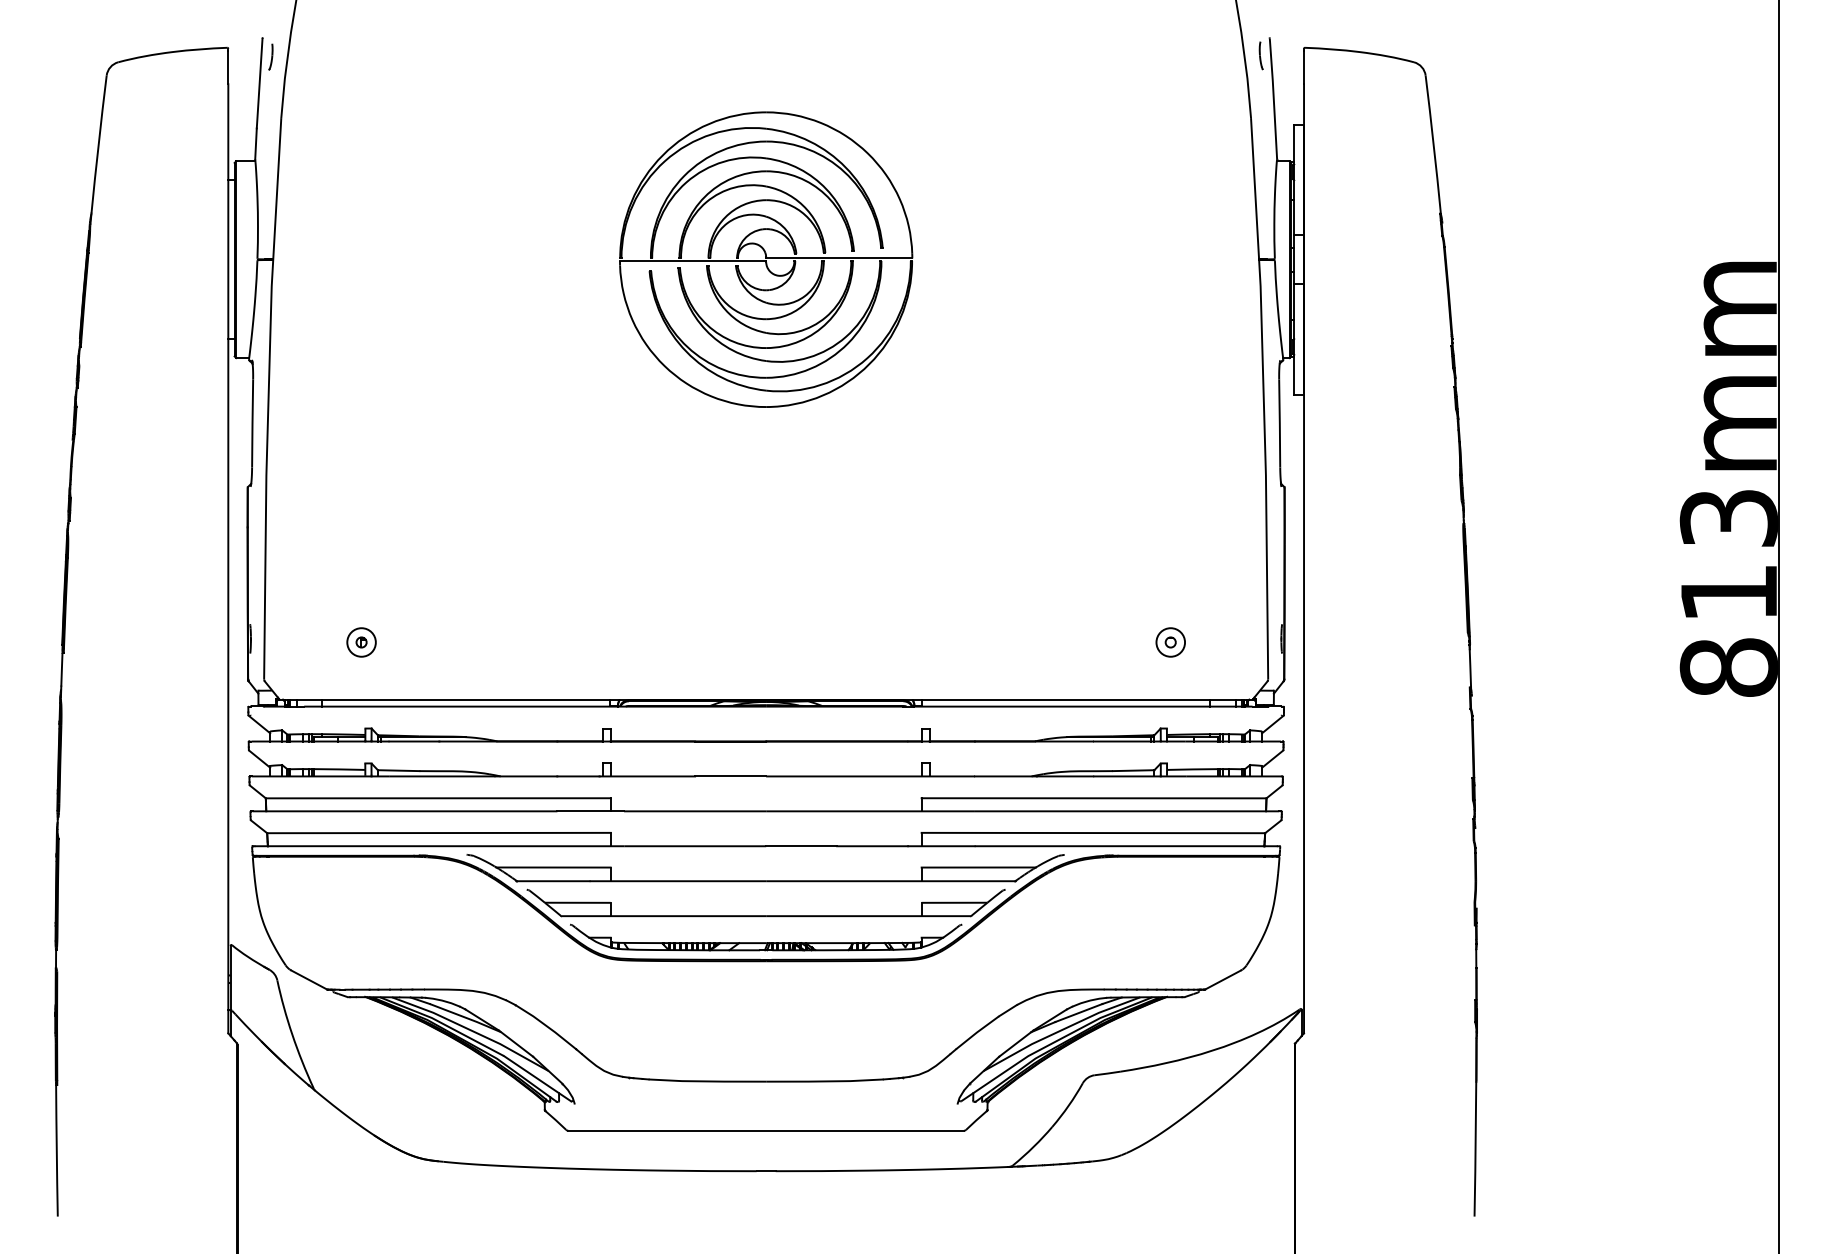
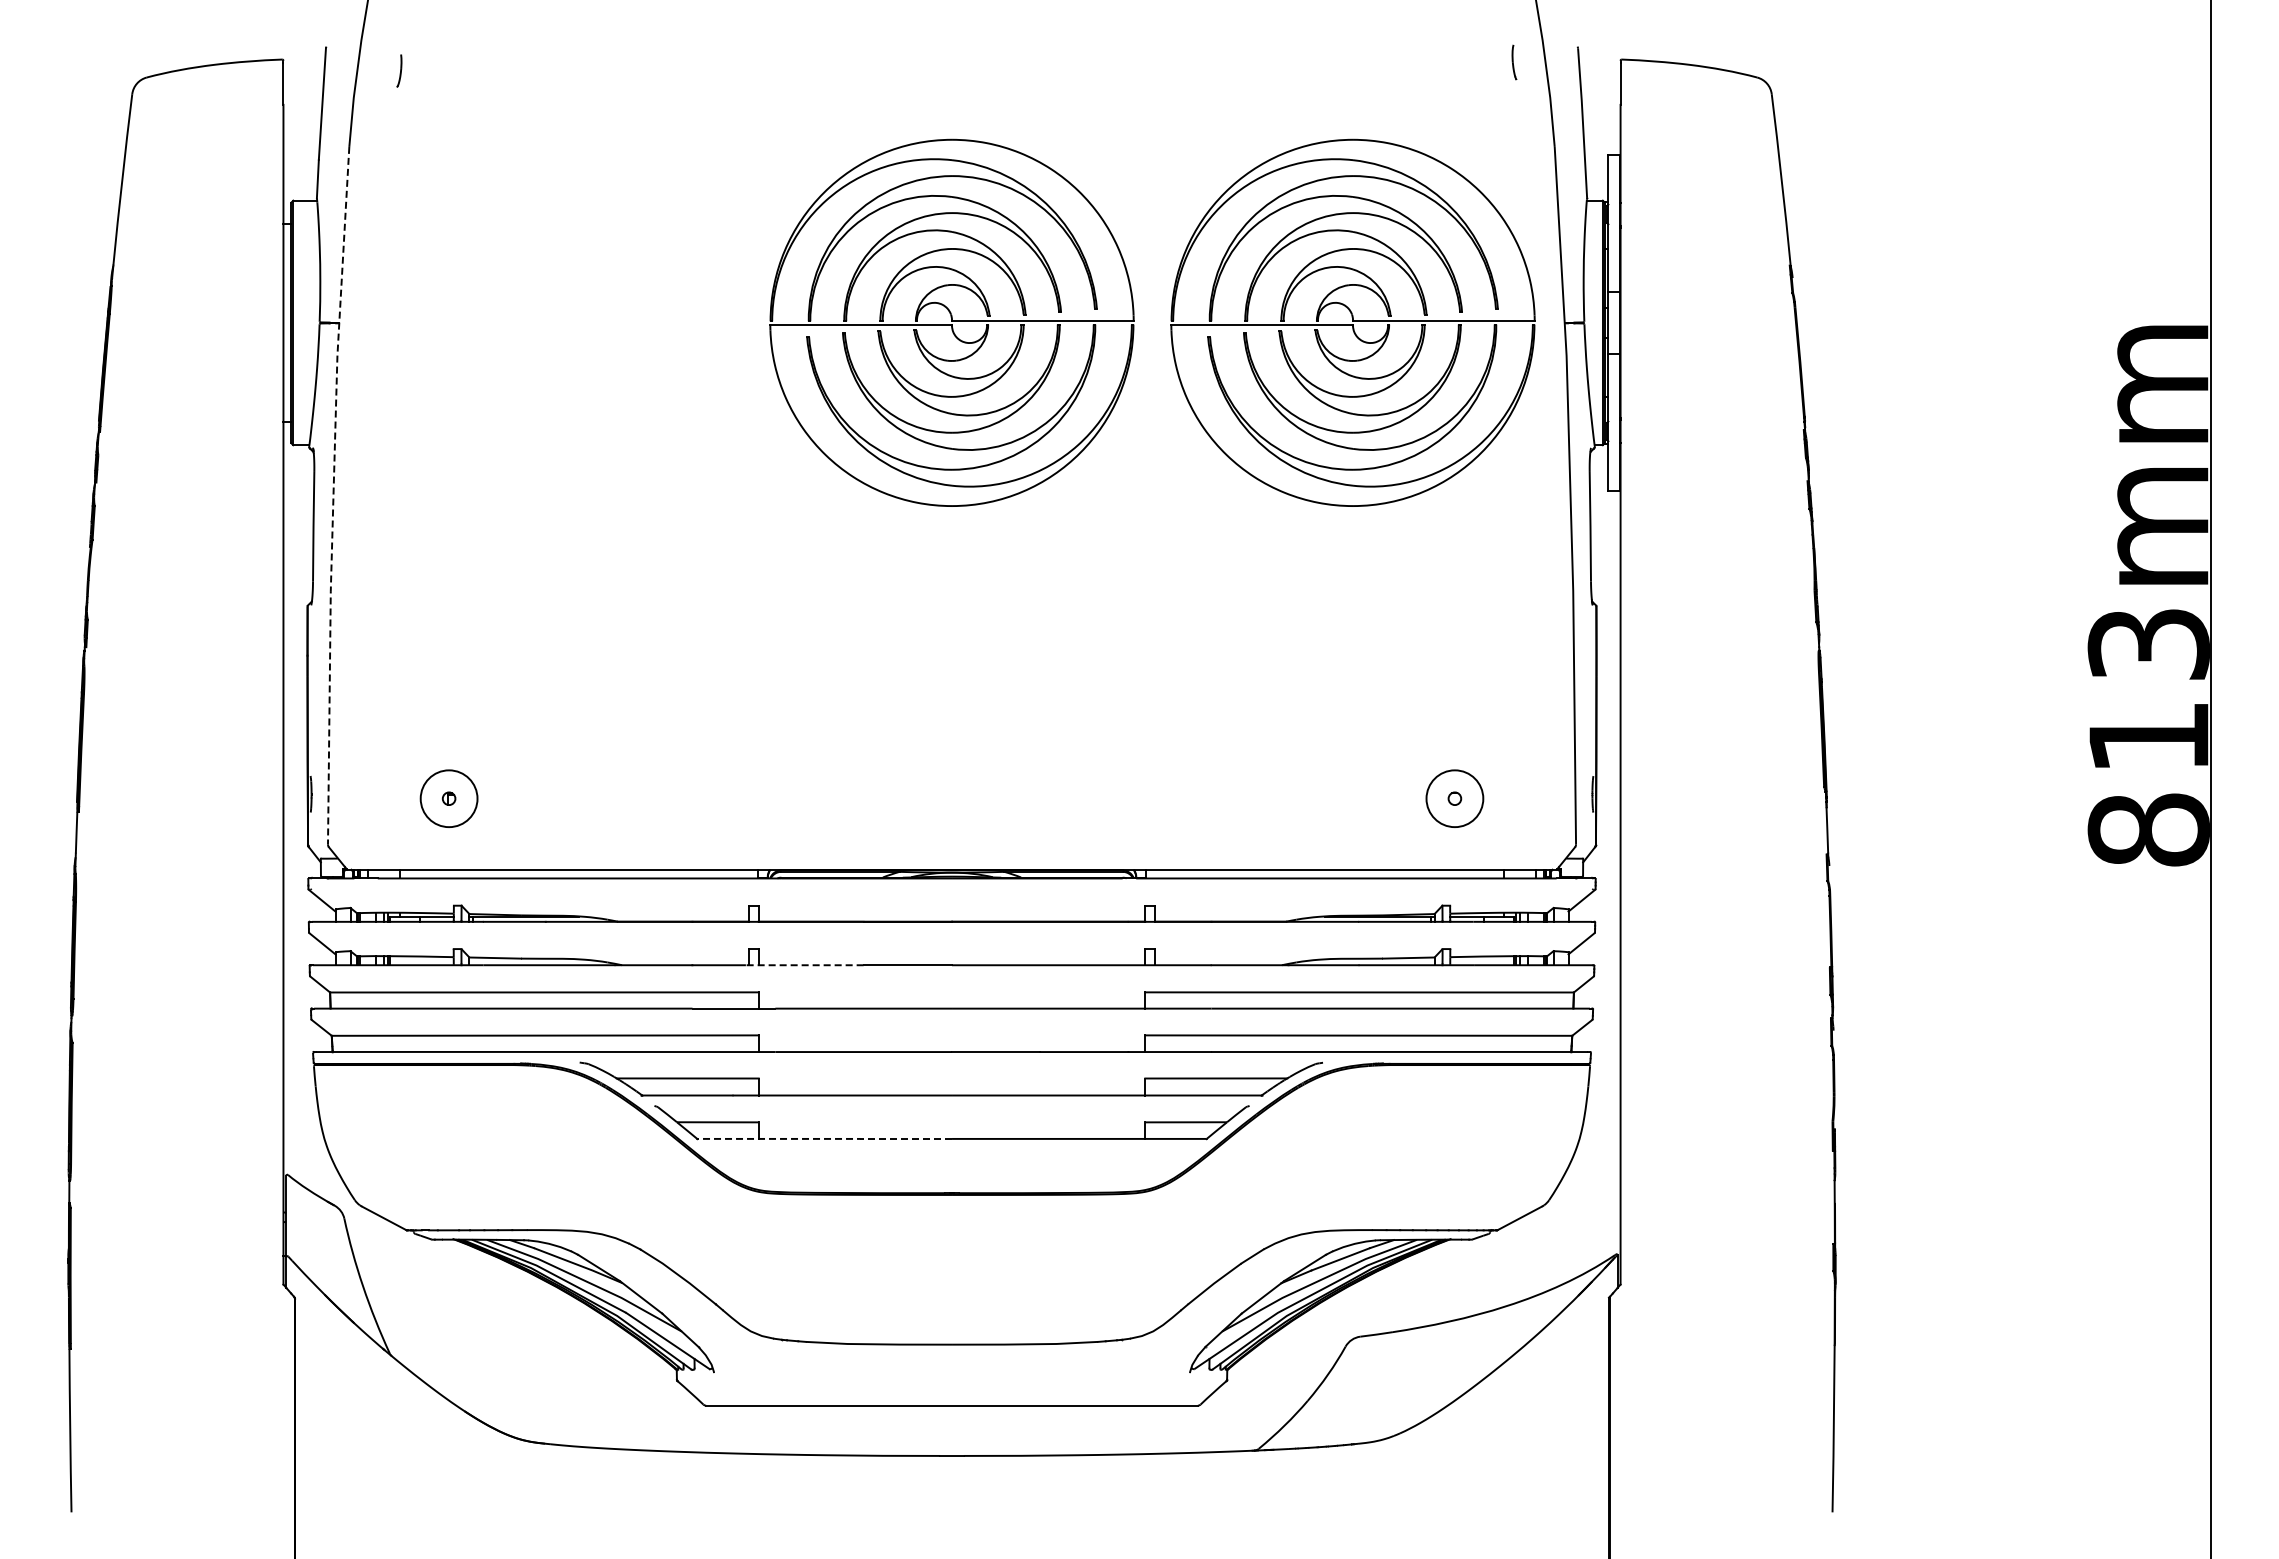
part: (1261, 55) -> (1514, 62), moved
part: (270, 56) -> (399, 70), moved
part: (1088, 259) -> (1352, 322), added
line: (268, 398) -> (333, 495), solid -> dashed
circle: (361, 642) -> (448, 798), size x1.6
circle: (1170, 642) -> (1454, 798), size x1.6
line: (646, 776) -> (803, 965), solid -> dashed
line: (663, 915) -> (824, 1138), solid -> dashed
part: (765, 937) -> (951, 1165), removed

